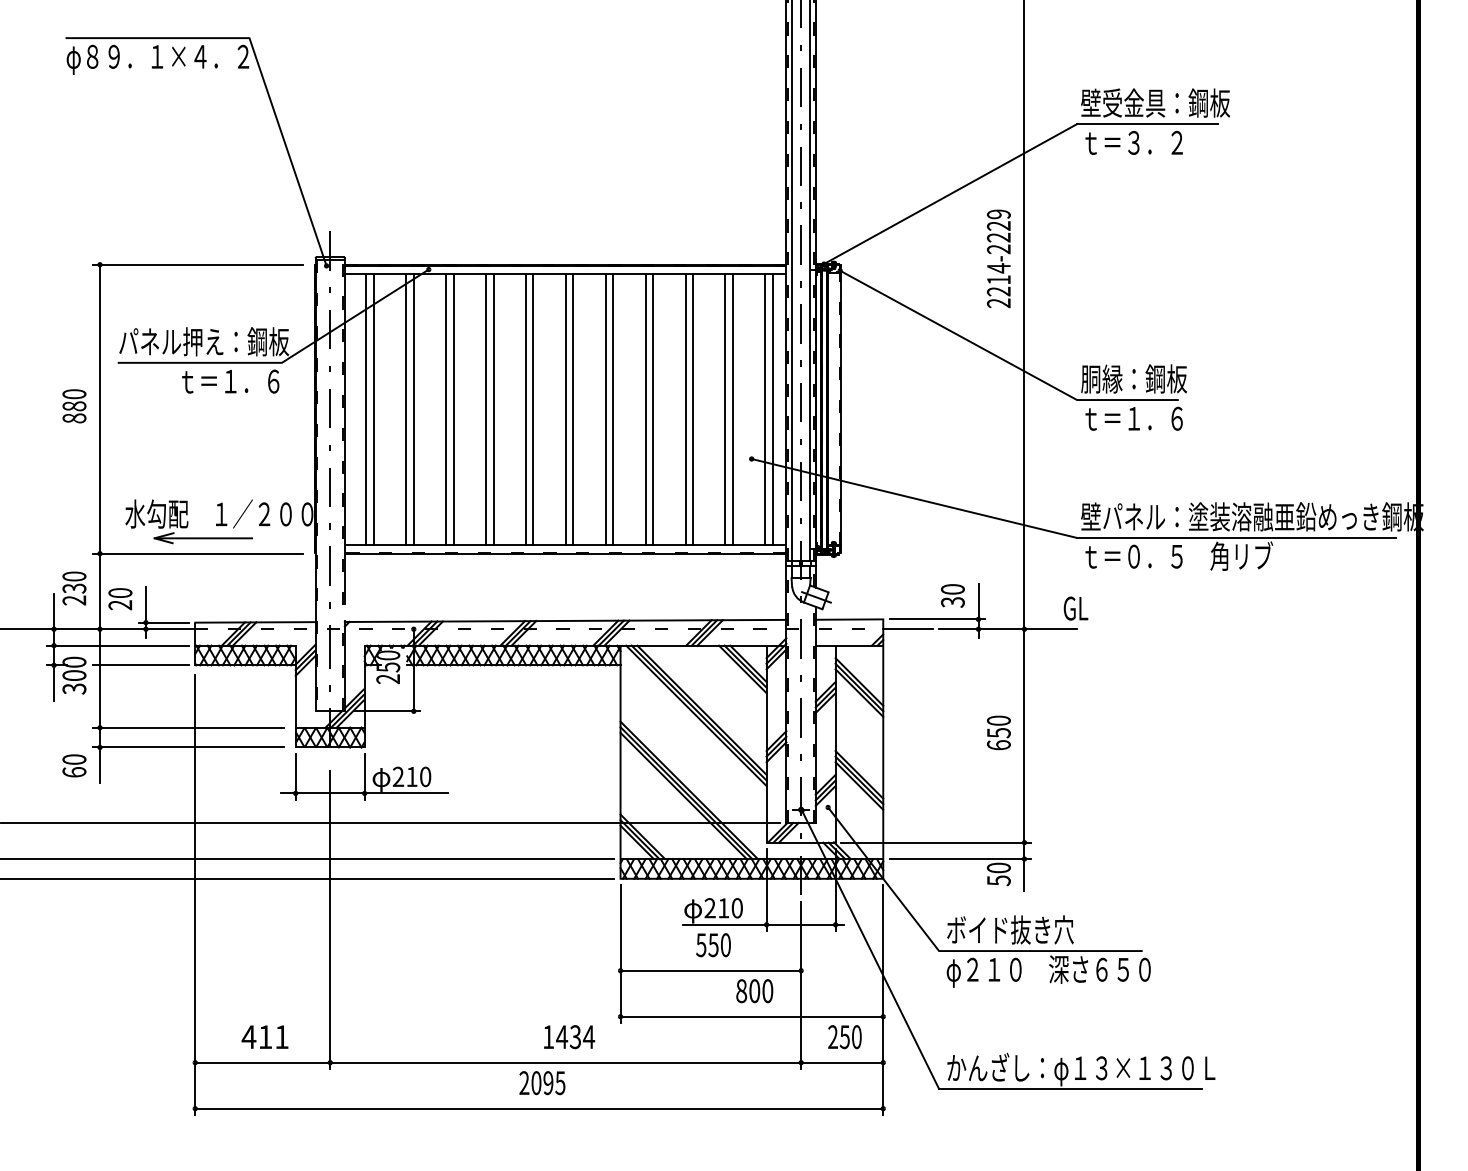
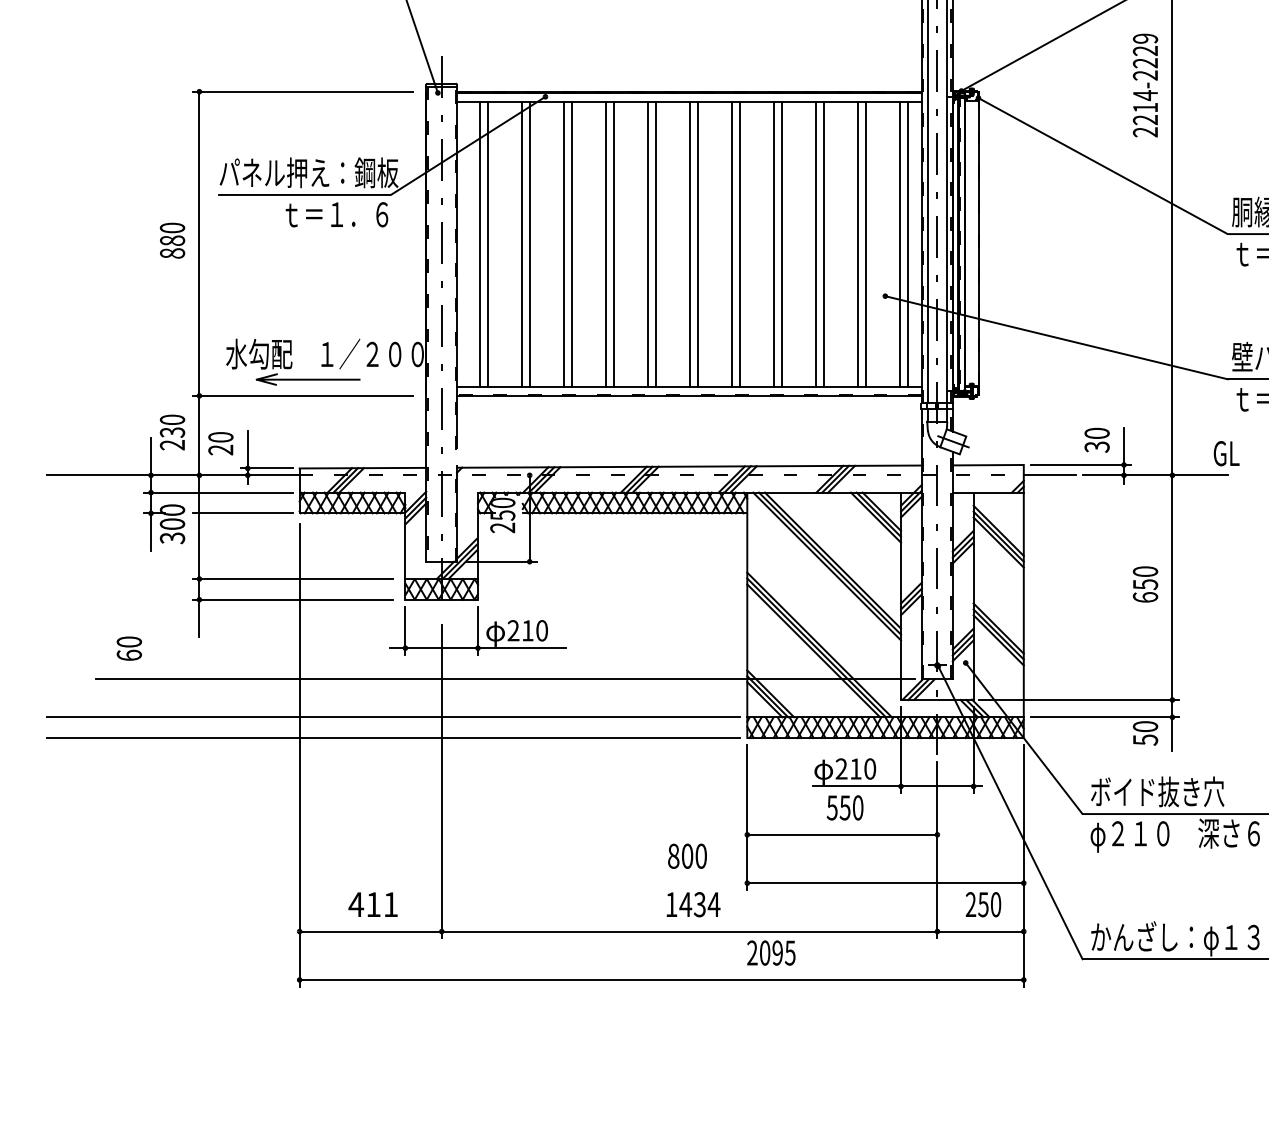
text: (74, 765) -> (129, 648), moved
text: (754, 991) -> (687, 856), moved
text: (542, 1083) -> (771, 953), moved

